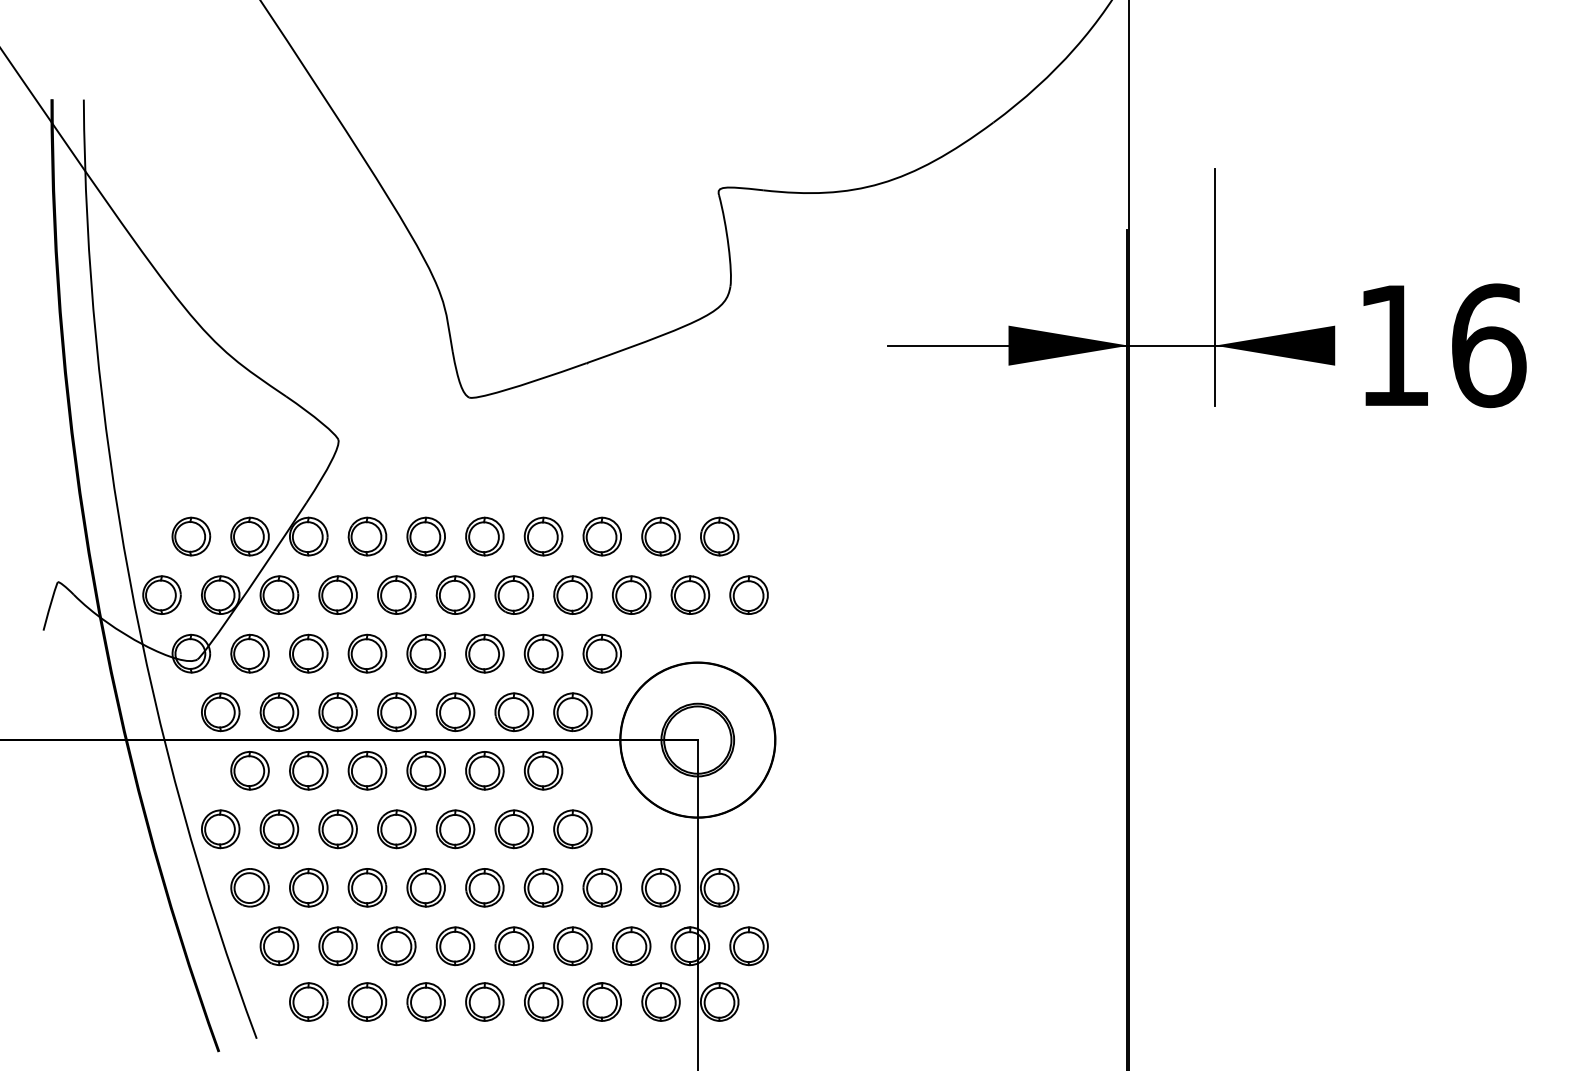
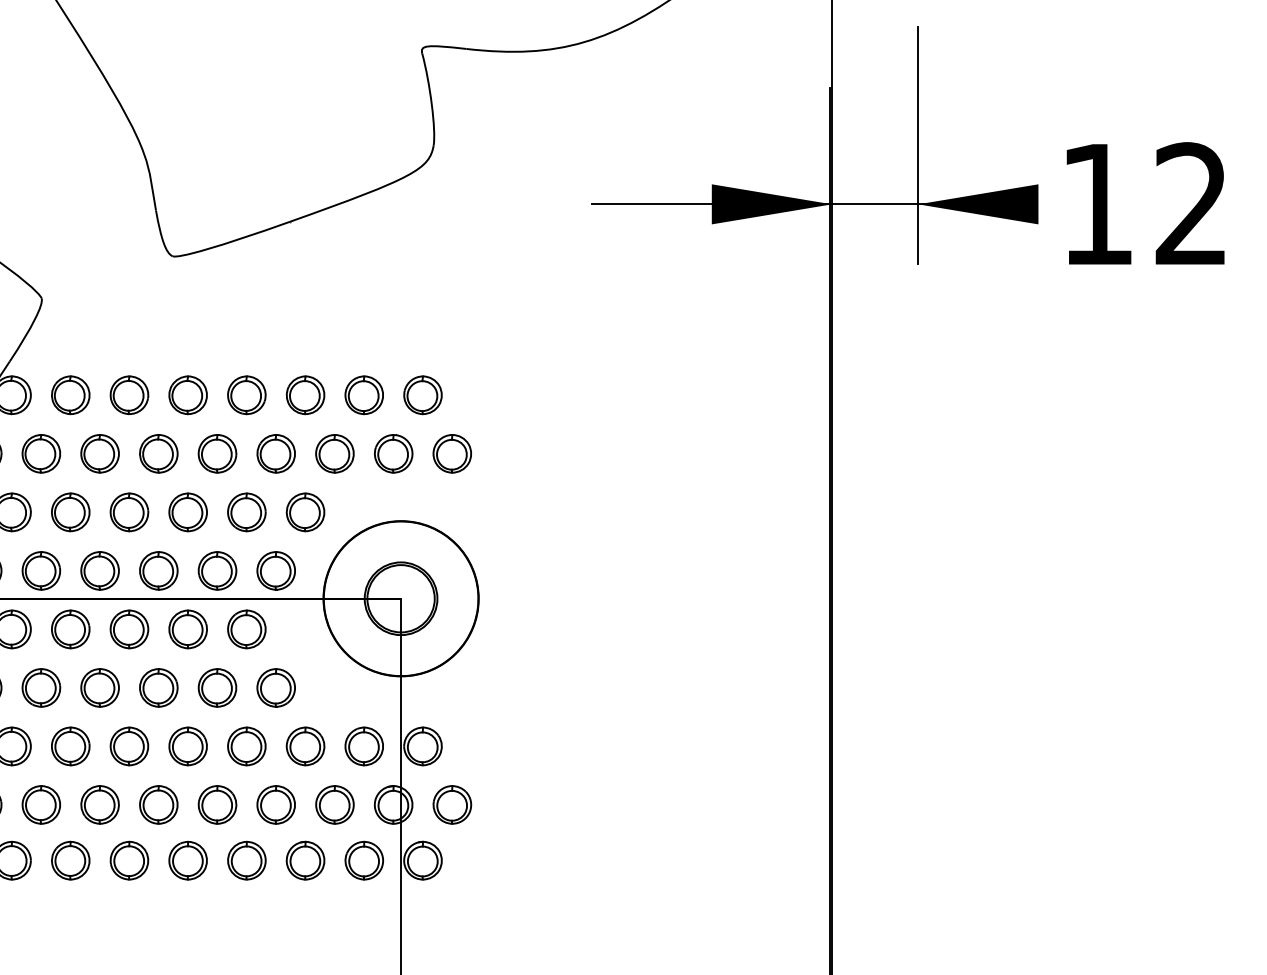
text: (1489, 345) -> (1192, 204), 16 -> 12

